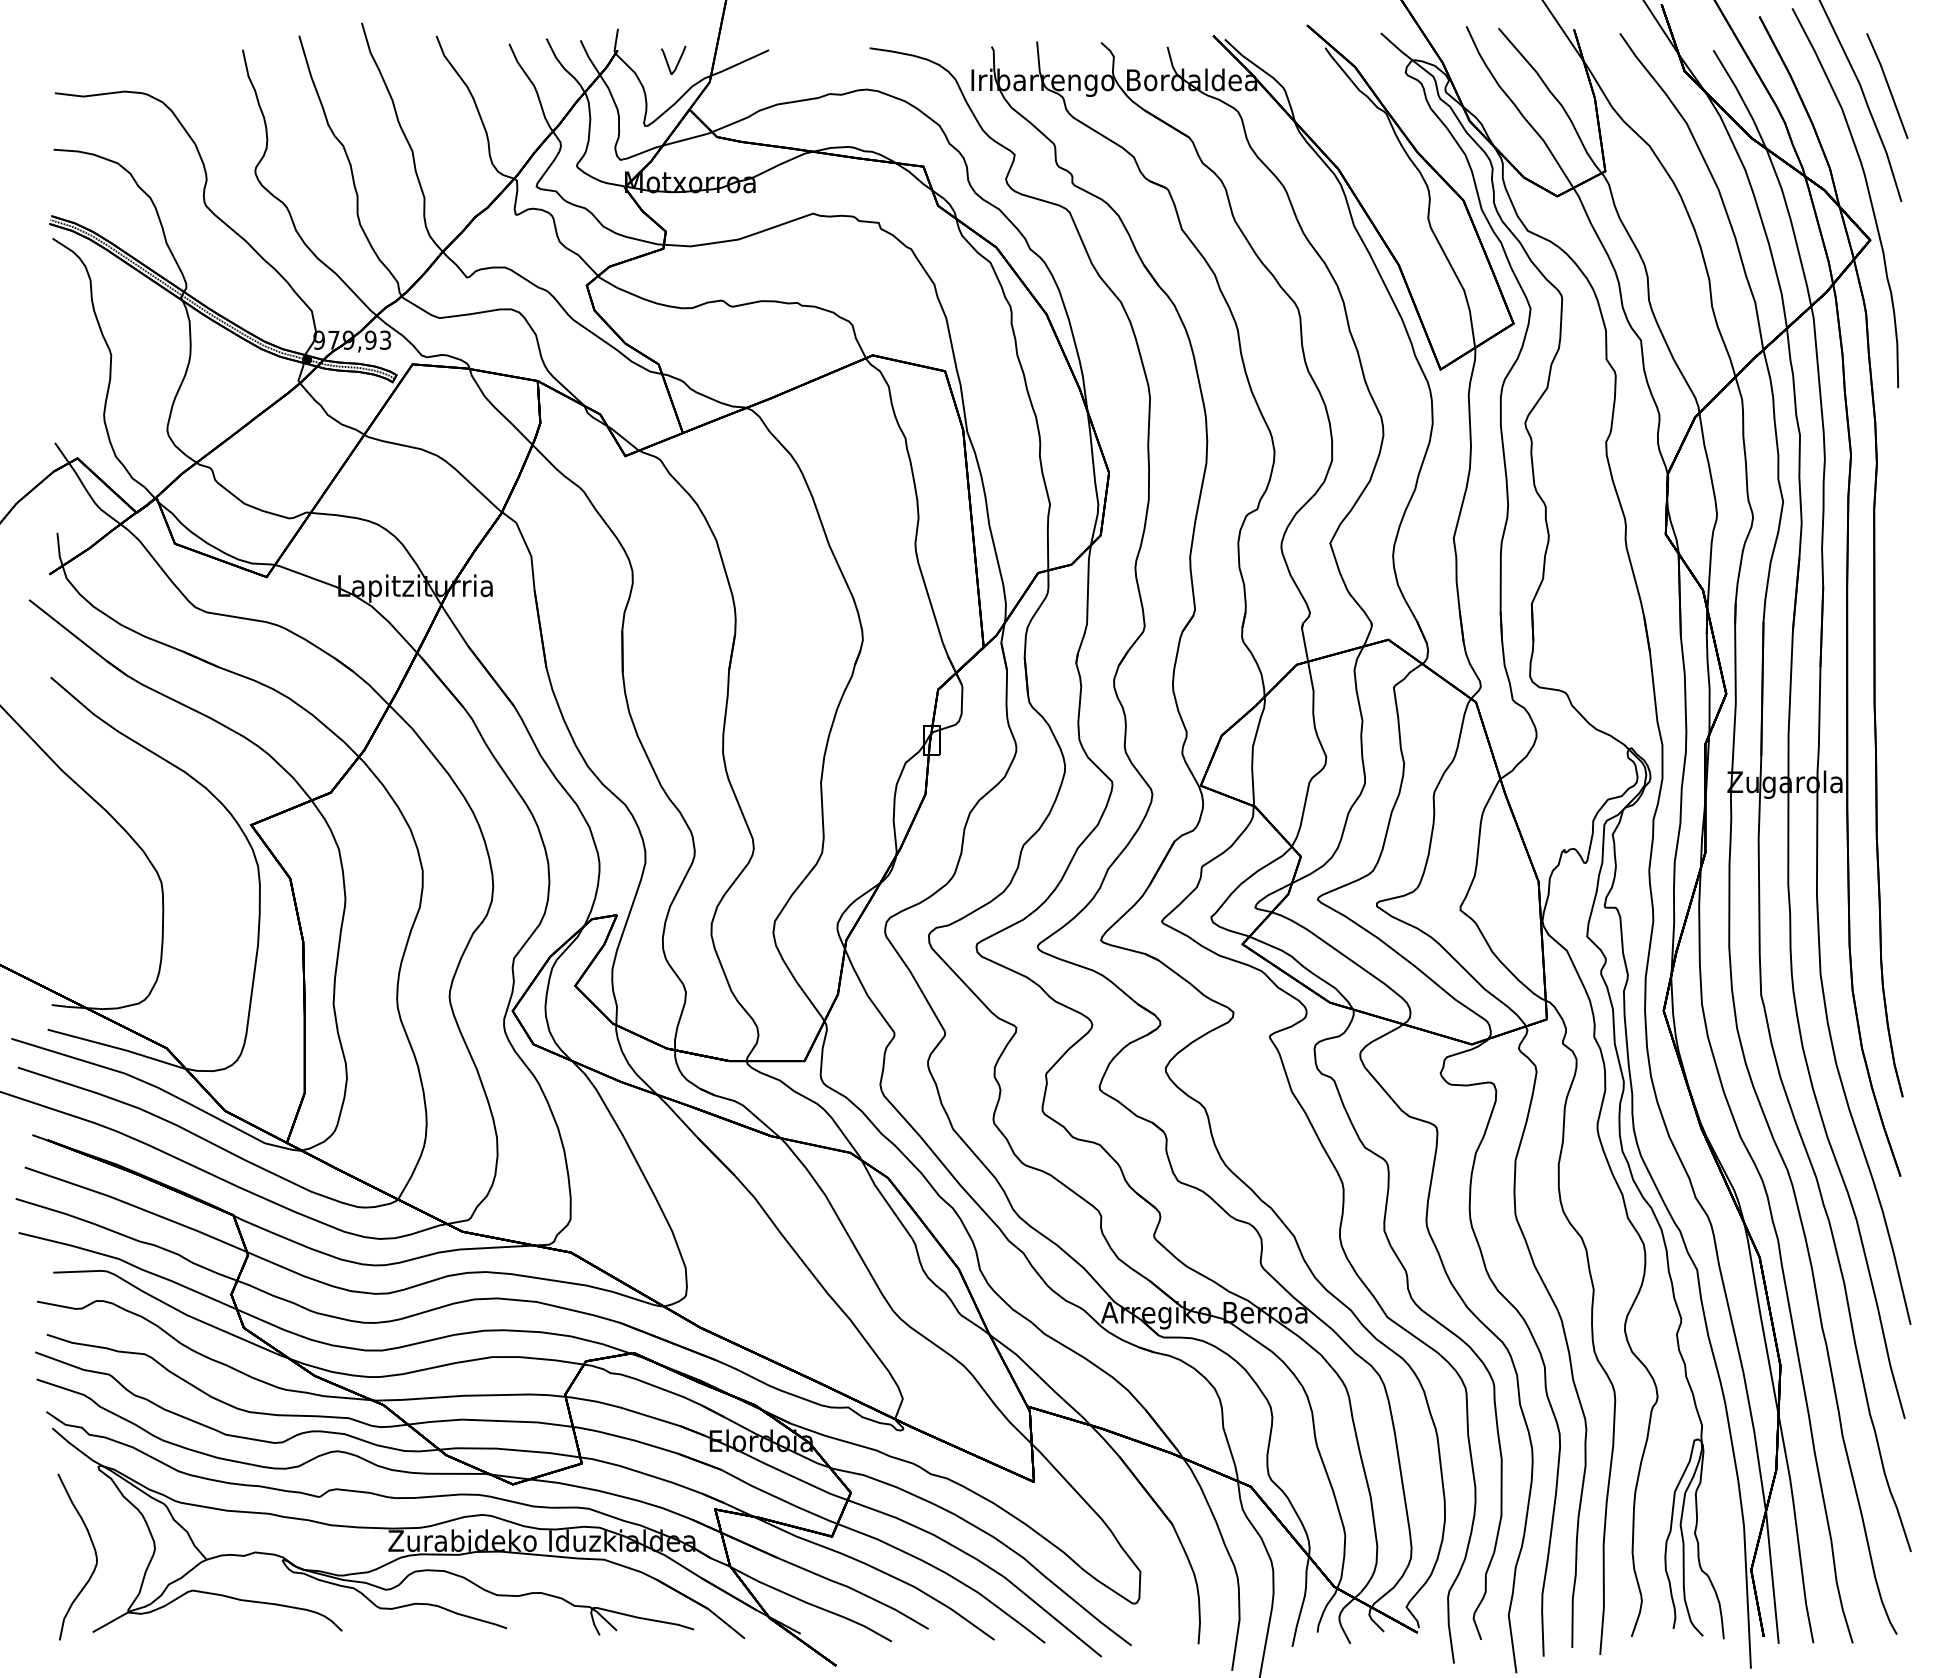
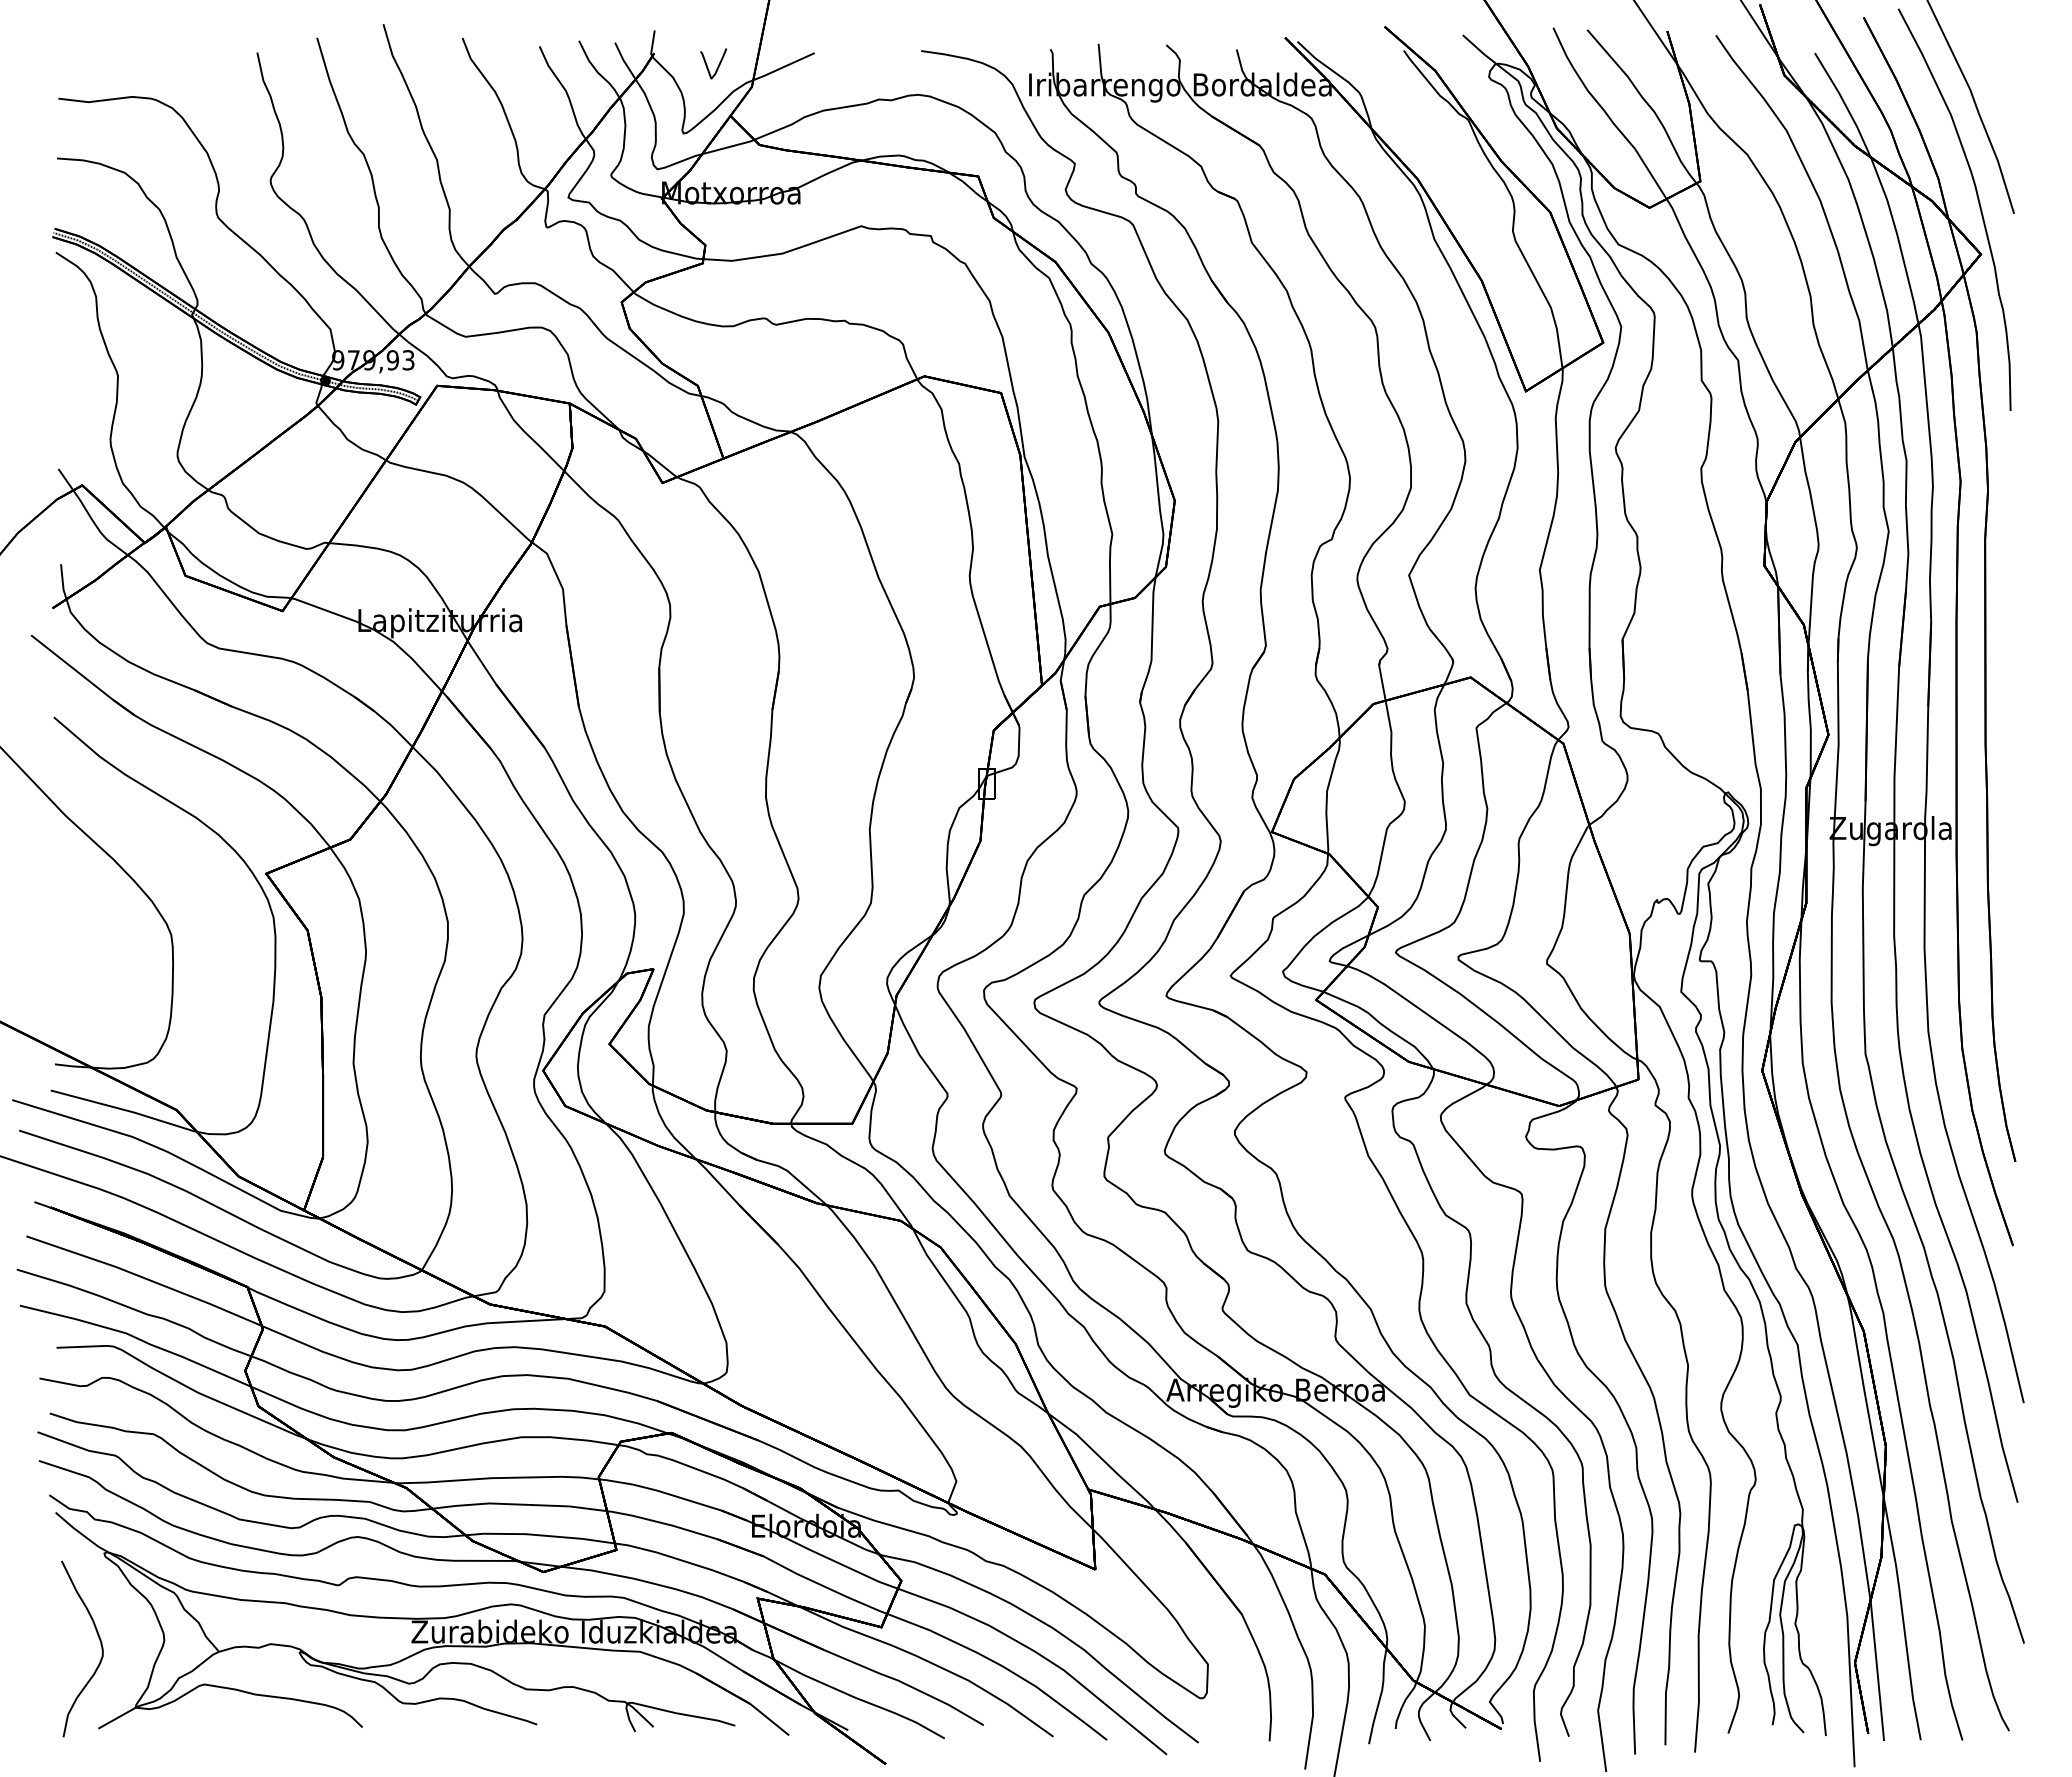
part: (1886, 86) -> (1998, 91), removed

